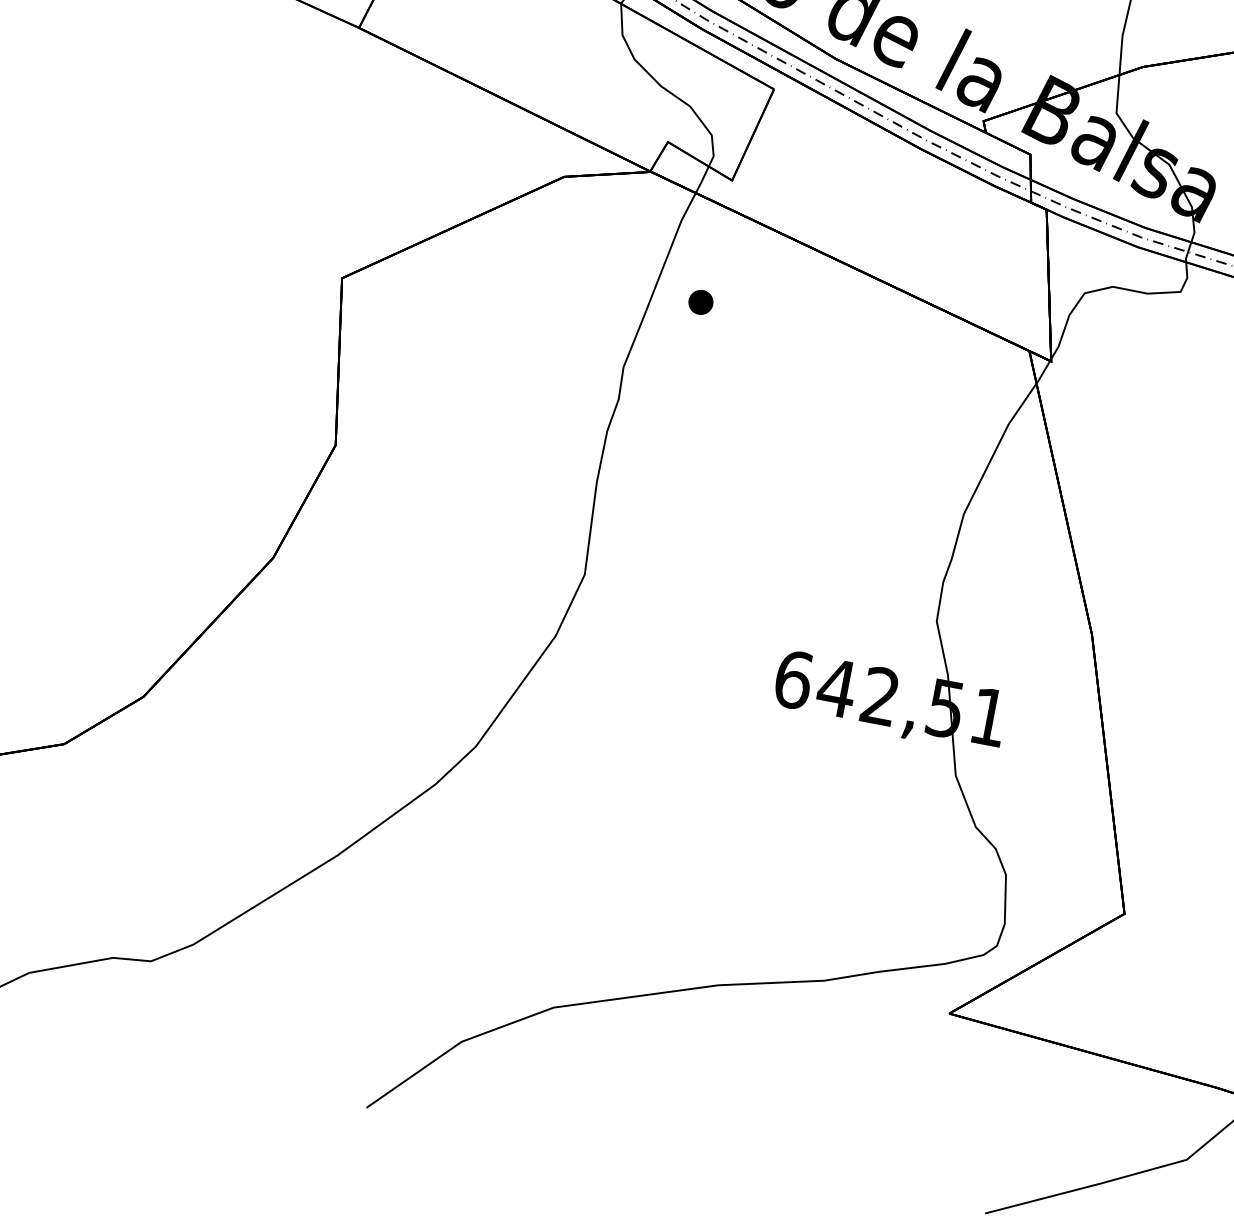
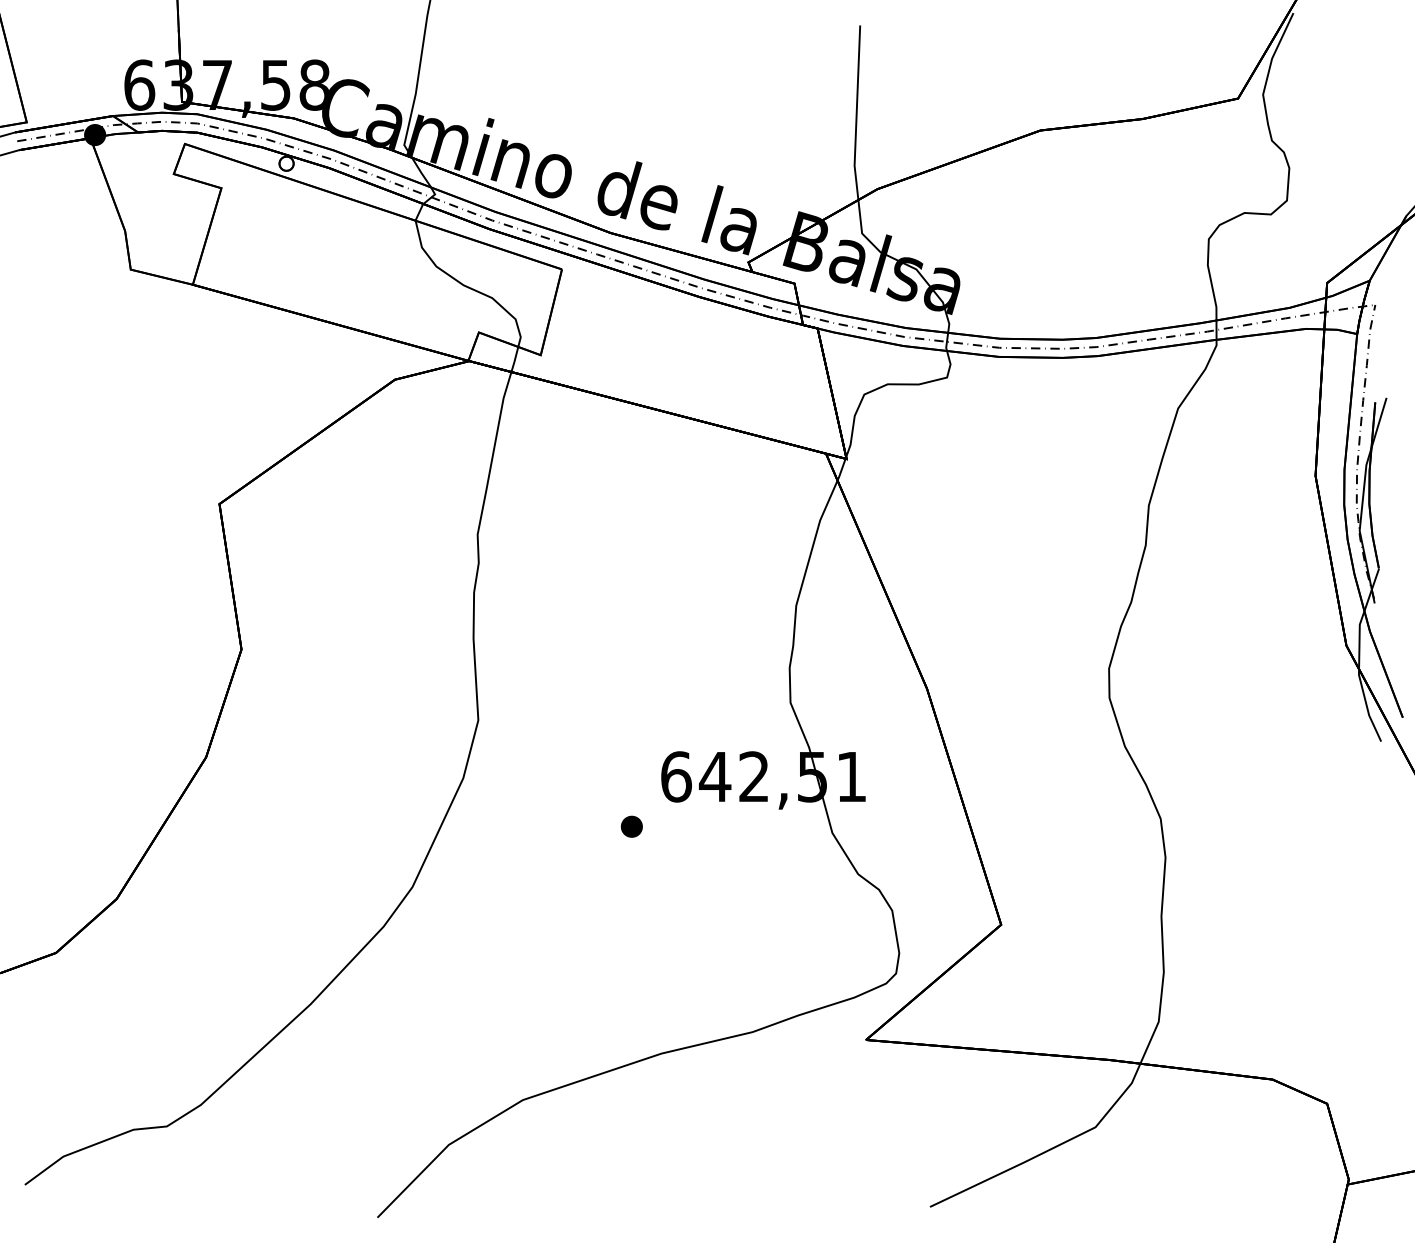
part: (700, 302) -> (631, 826), moved

